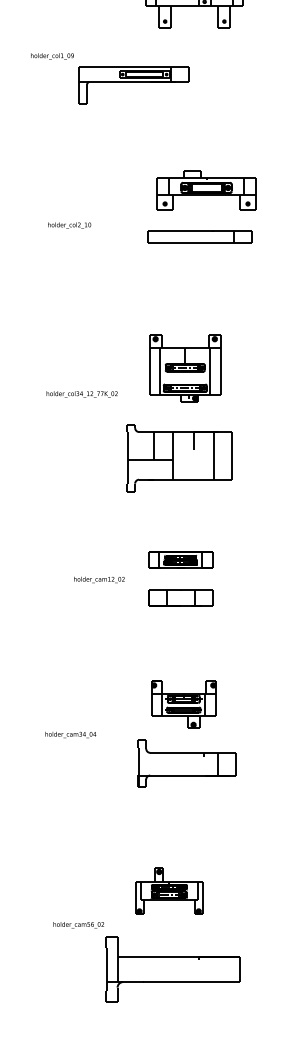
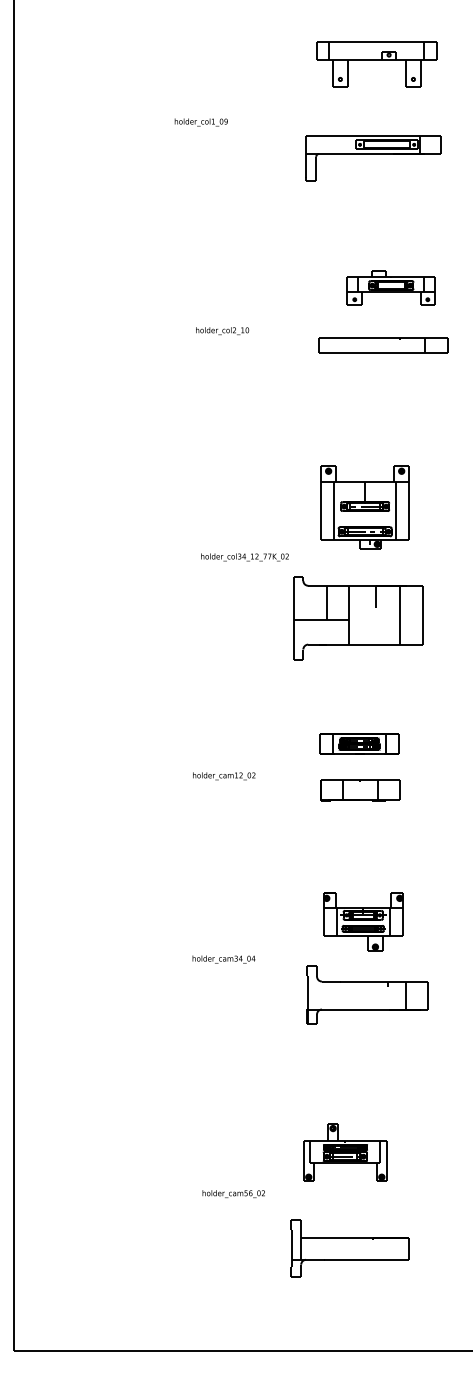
part: (133, 85) -> (373, 158), moved
part: (205, 190) -> (390, 287), size x0.71
text: (81, 394) -> (244, 557), moved
text: (99, 580) -> (224, 776), moved
part: (172, 969) -> (349, 1248), size x0.71

